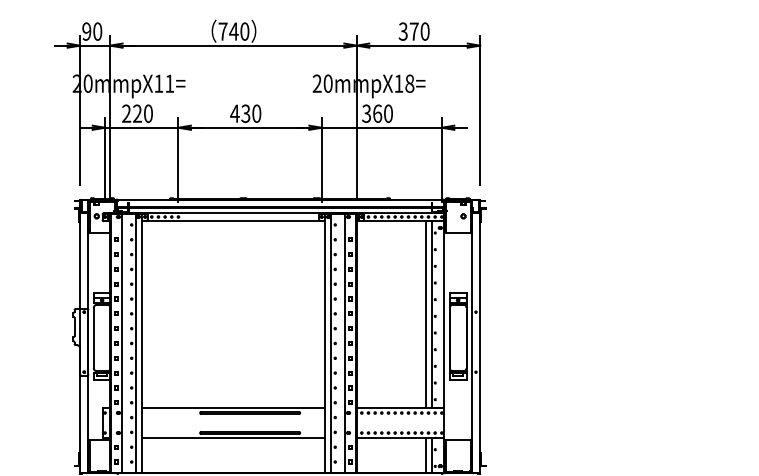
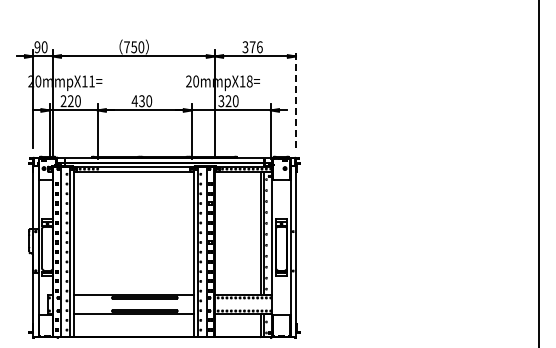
text: (424, 30) -> (259, 46), 370 -> 376
text: (234, 31) -> (134, 47), 740 -> 750
line: (480, 109) -> (296, 98), solid -> dashed
text: (377, 114) -> (228, 101), 360 -> 320

